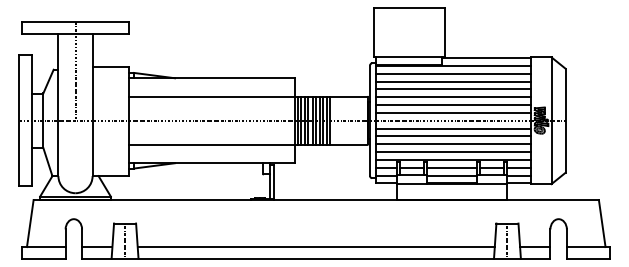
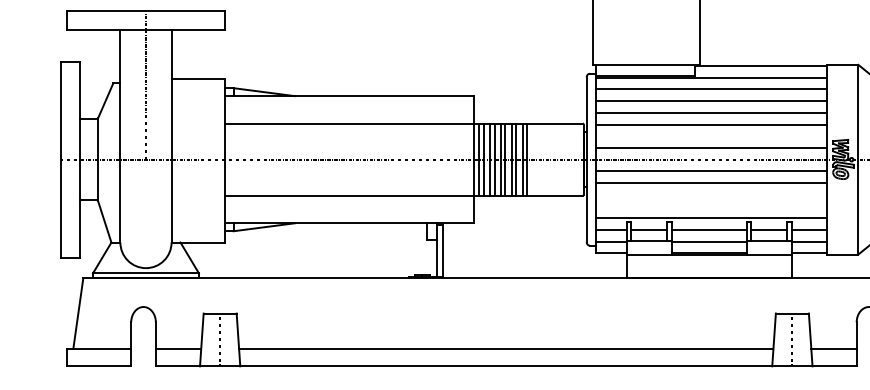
line: (453, 105) -> (711, 136), removed
line: (453, 144) -> (711, 195), removed
line: (453, 152) -> (711, 207), removed

